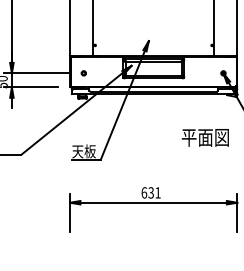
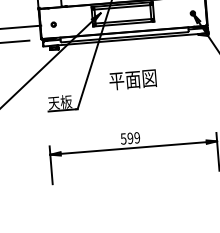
text: (204, 137) -> (132, 79), moved
text: (150, 192) -> (129, 138), 631 -> 599

